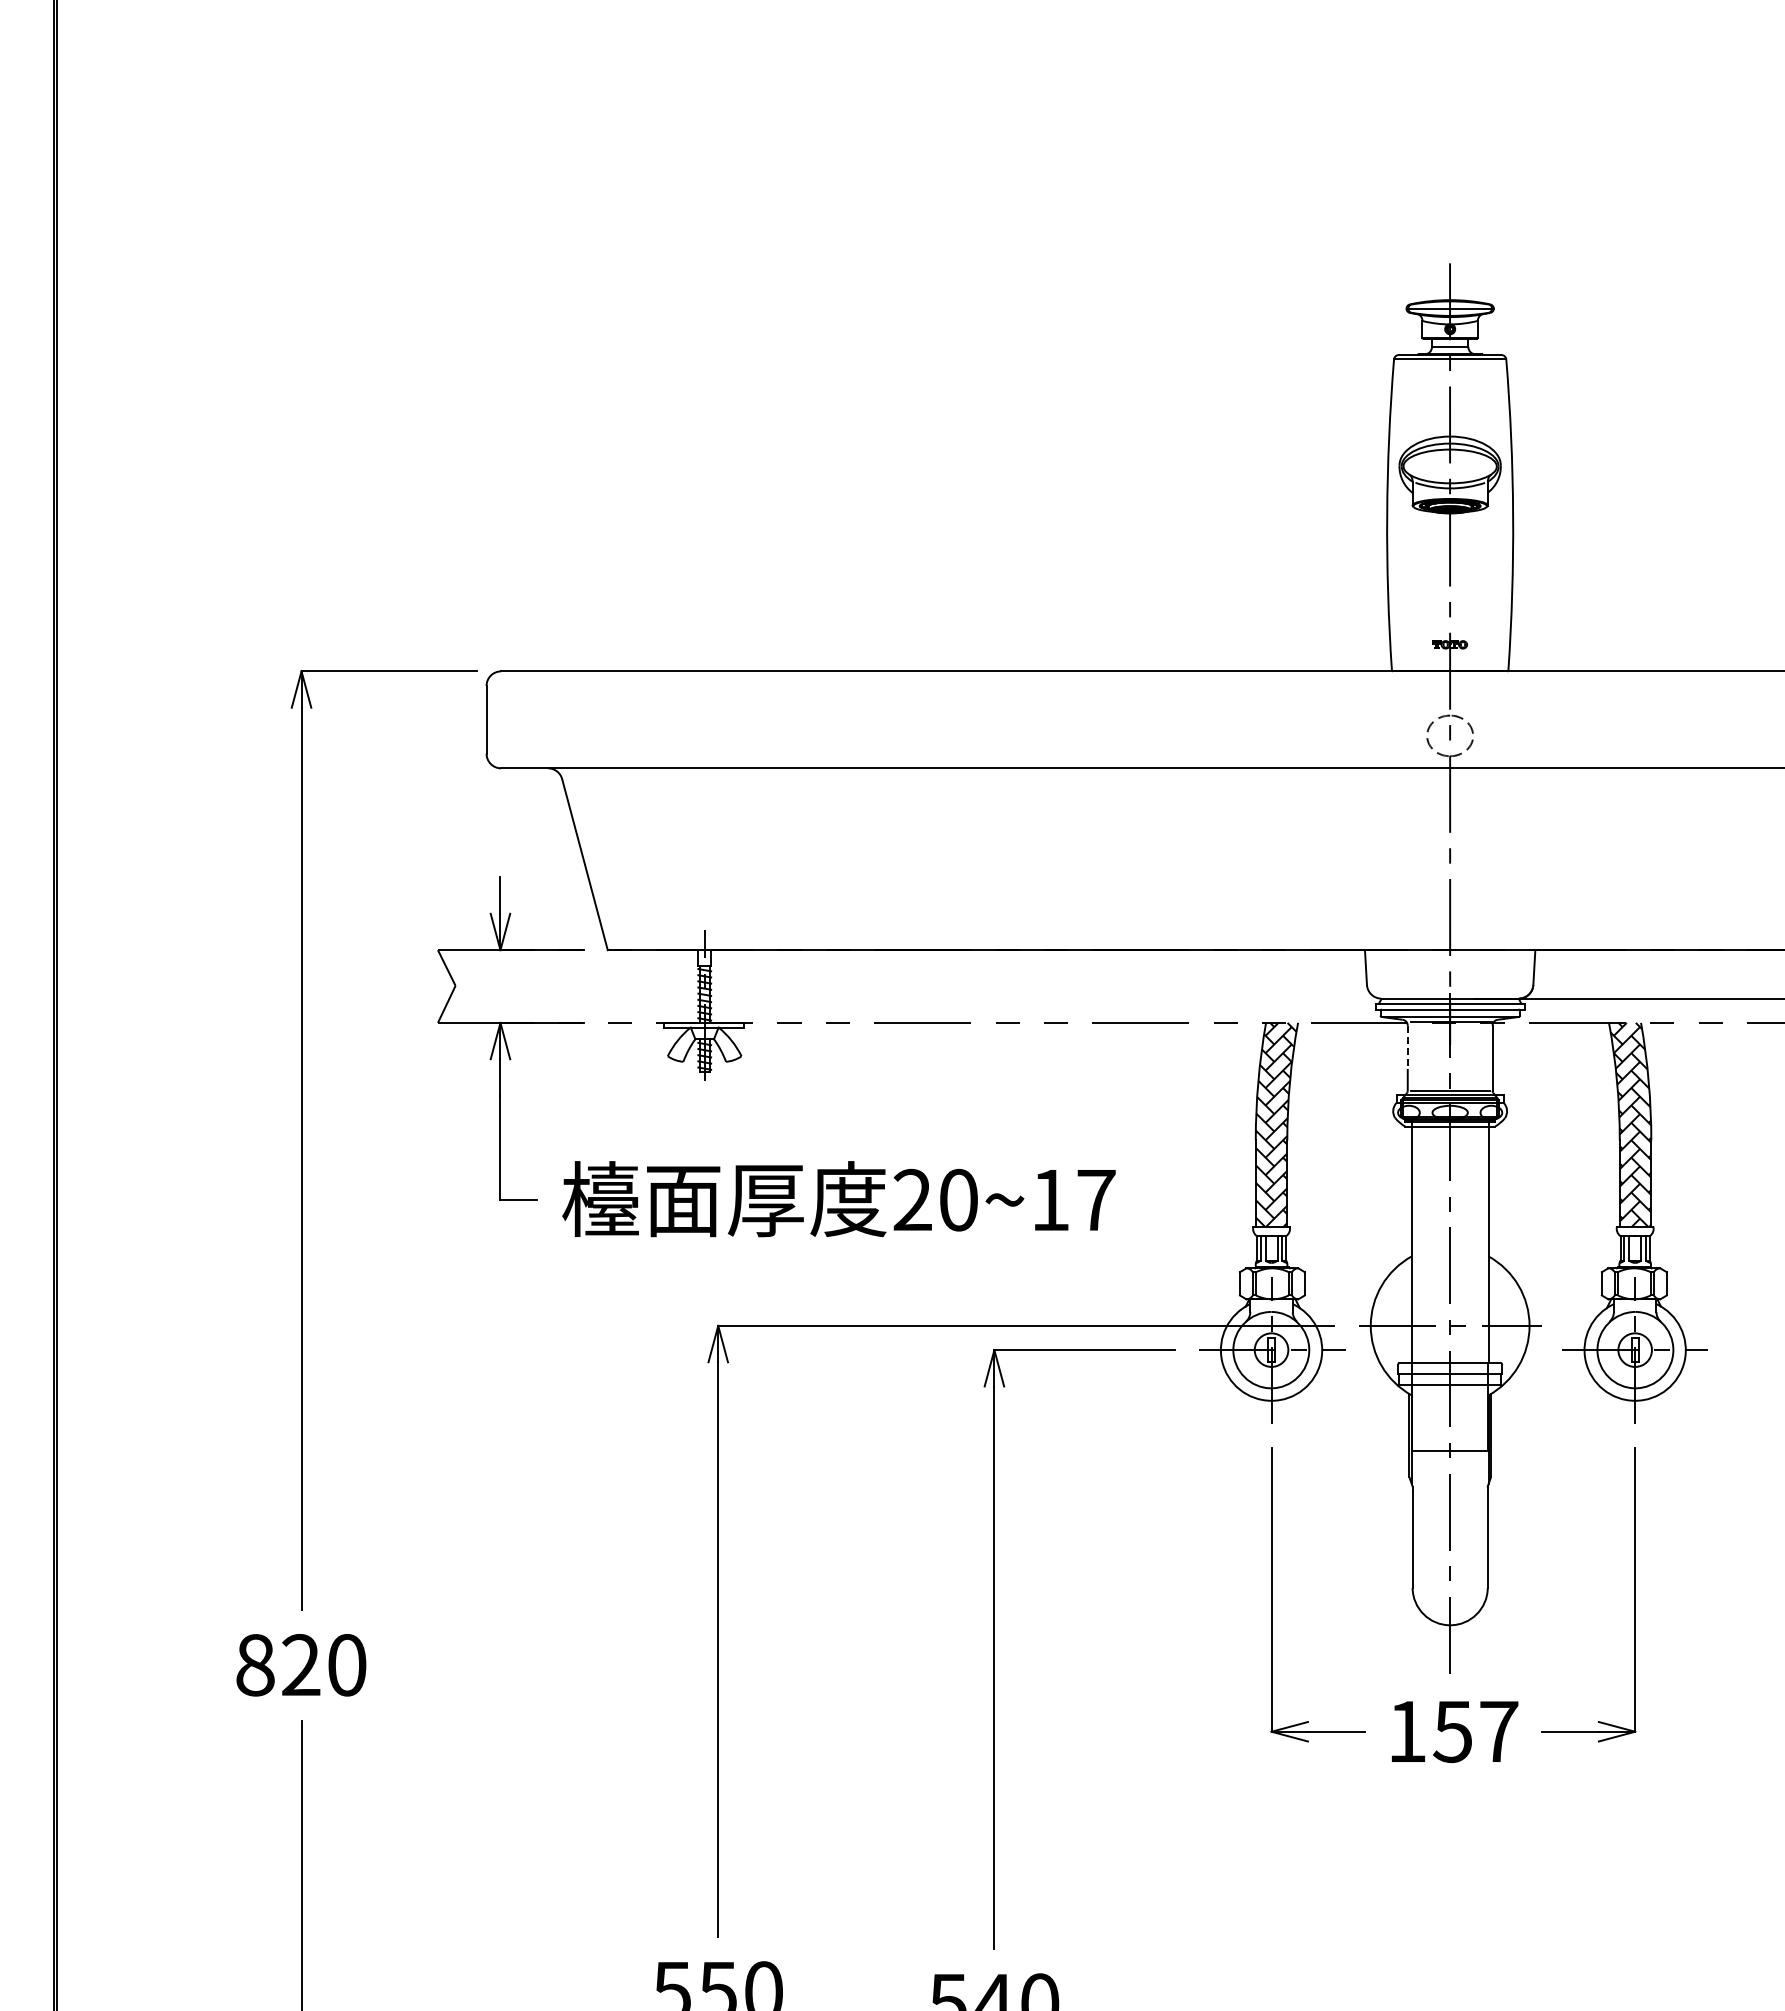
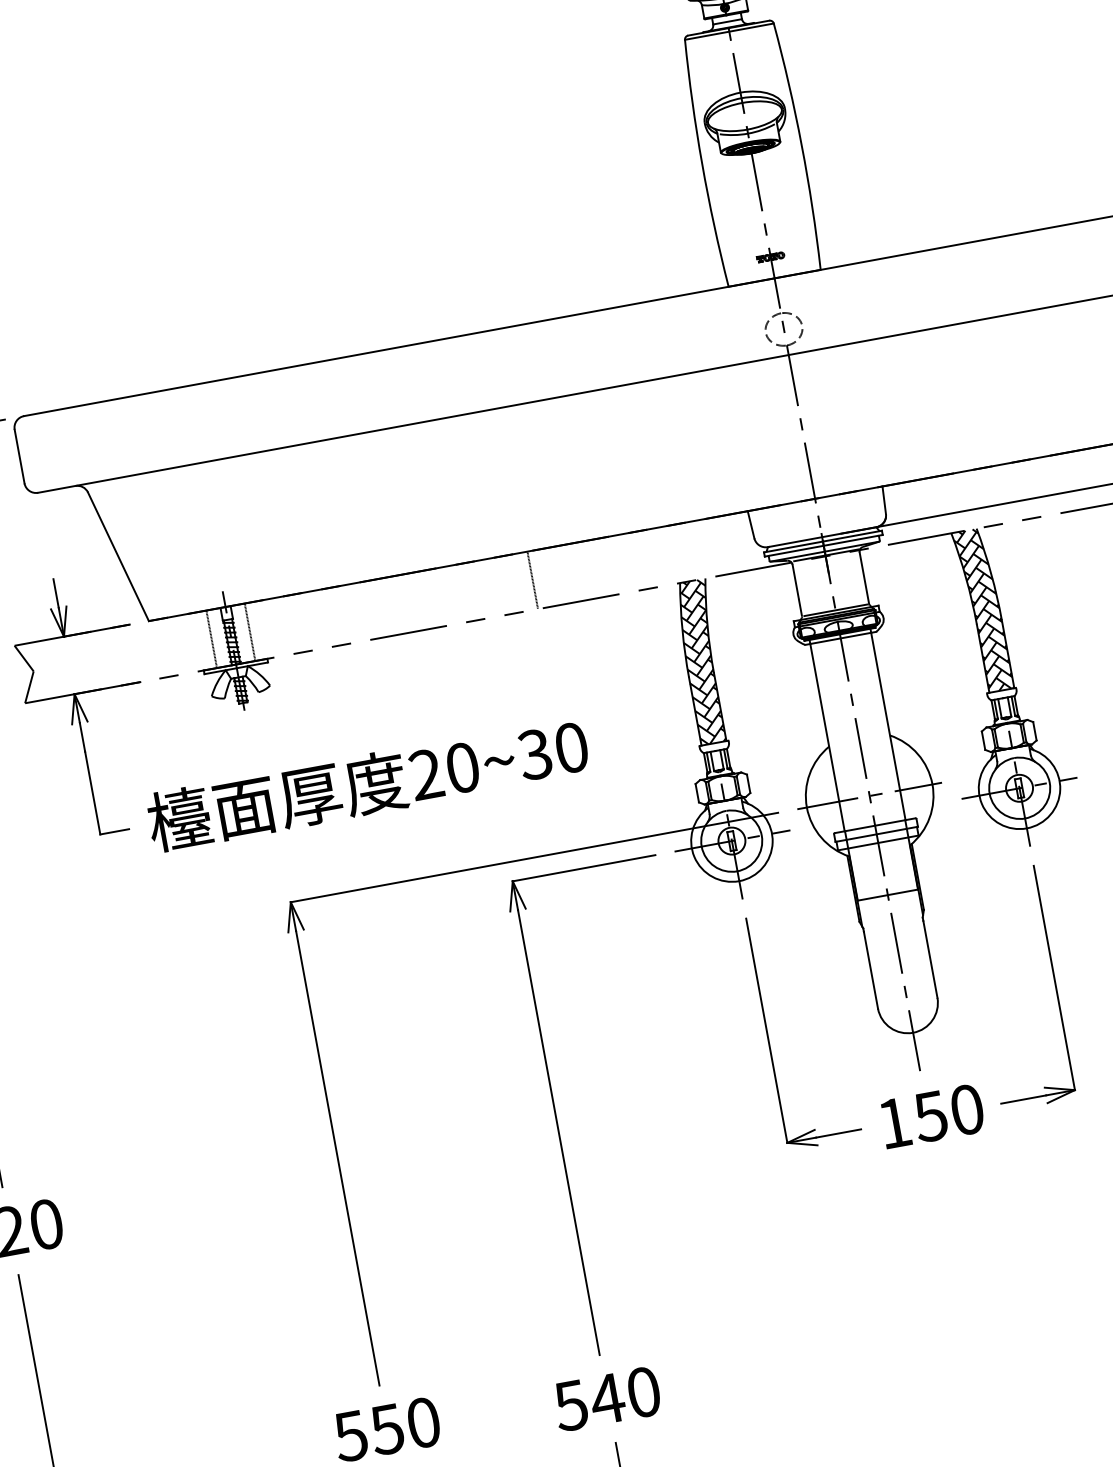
line: (680, 986) -> (211, 639), added
line: (728, 986) -> (249, 632), added
line: (1086, 986) -> (532, 580), added
line: (1407, 1047) -> (795, 582), dashed -> solid
text: (1072, 1199) -> (552, 750), 20~17 -> 20~30
text: (1499, 1731) -> (967, 1109), 157 -> 150

